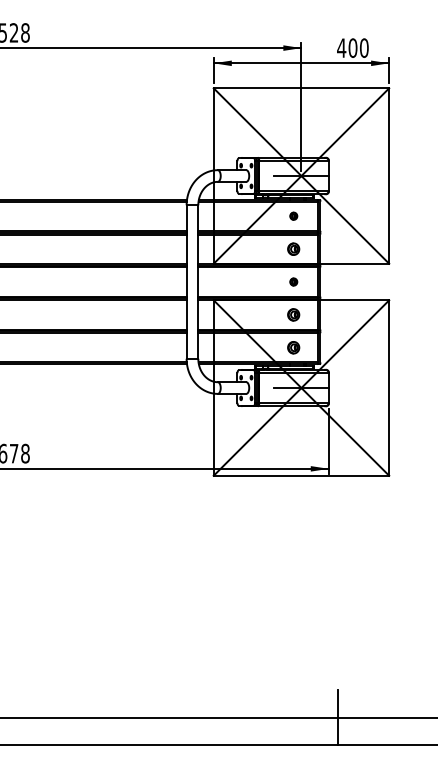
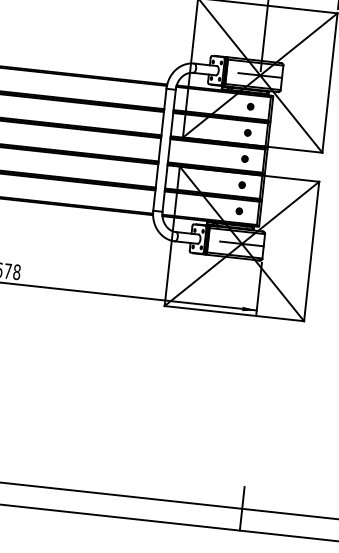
part: (293, 248) -> (247, 132), size x0.62
part: (293, 314) -> (241, 184), size x0.62
part: (293, 347) -> (239, 211), size x0.62

